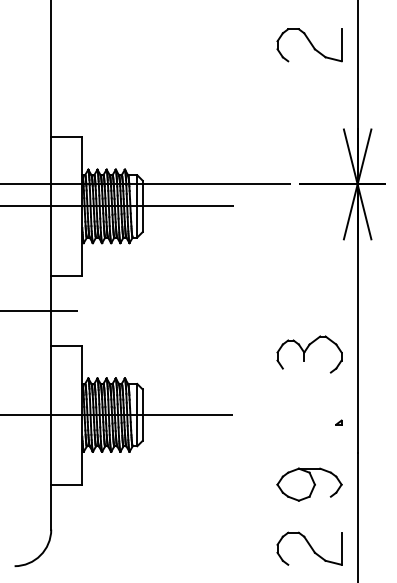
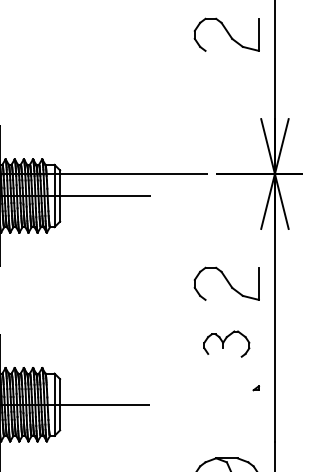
part: (309, 294) -> (226, 284), added
part: (309, 354) -> (226, 344), size x0.7
part: (338, 422) -> (255, 388), moved

